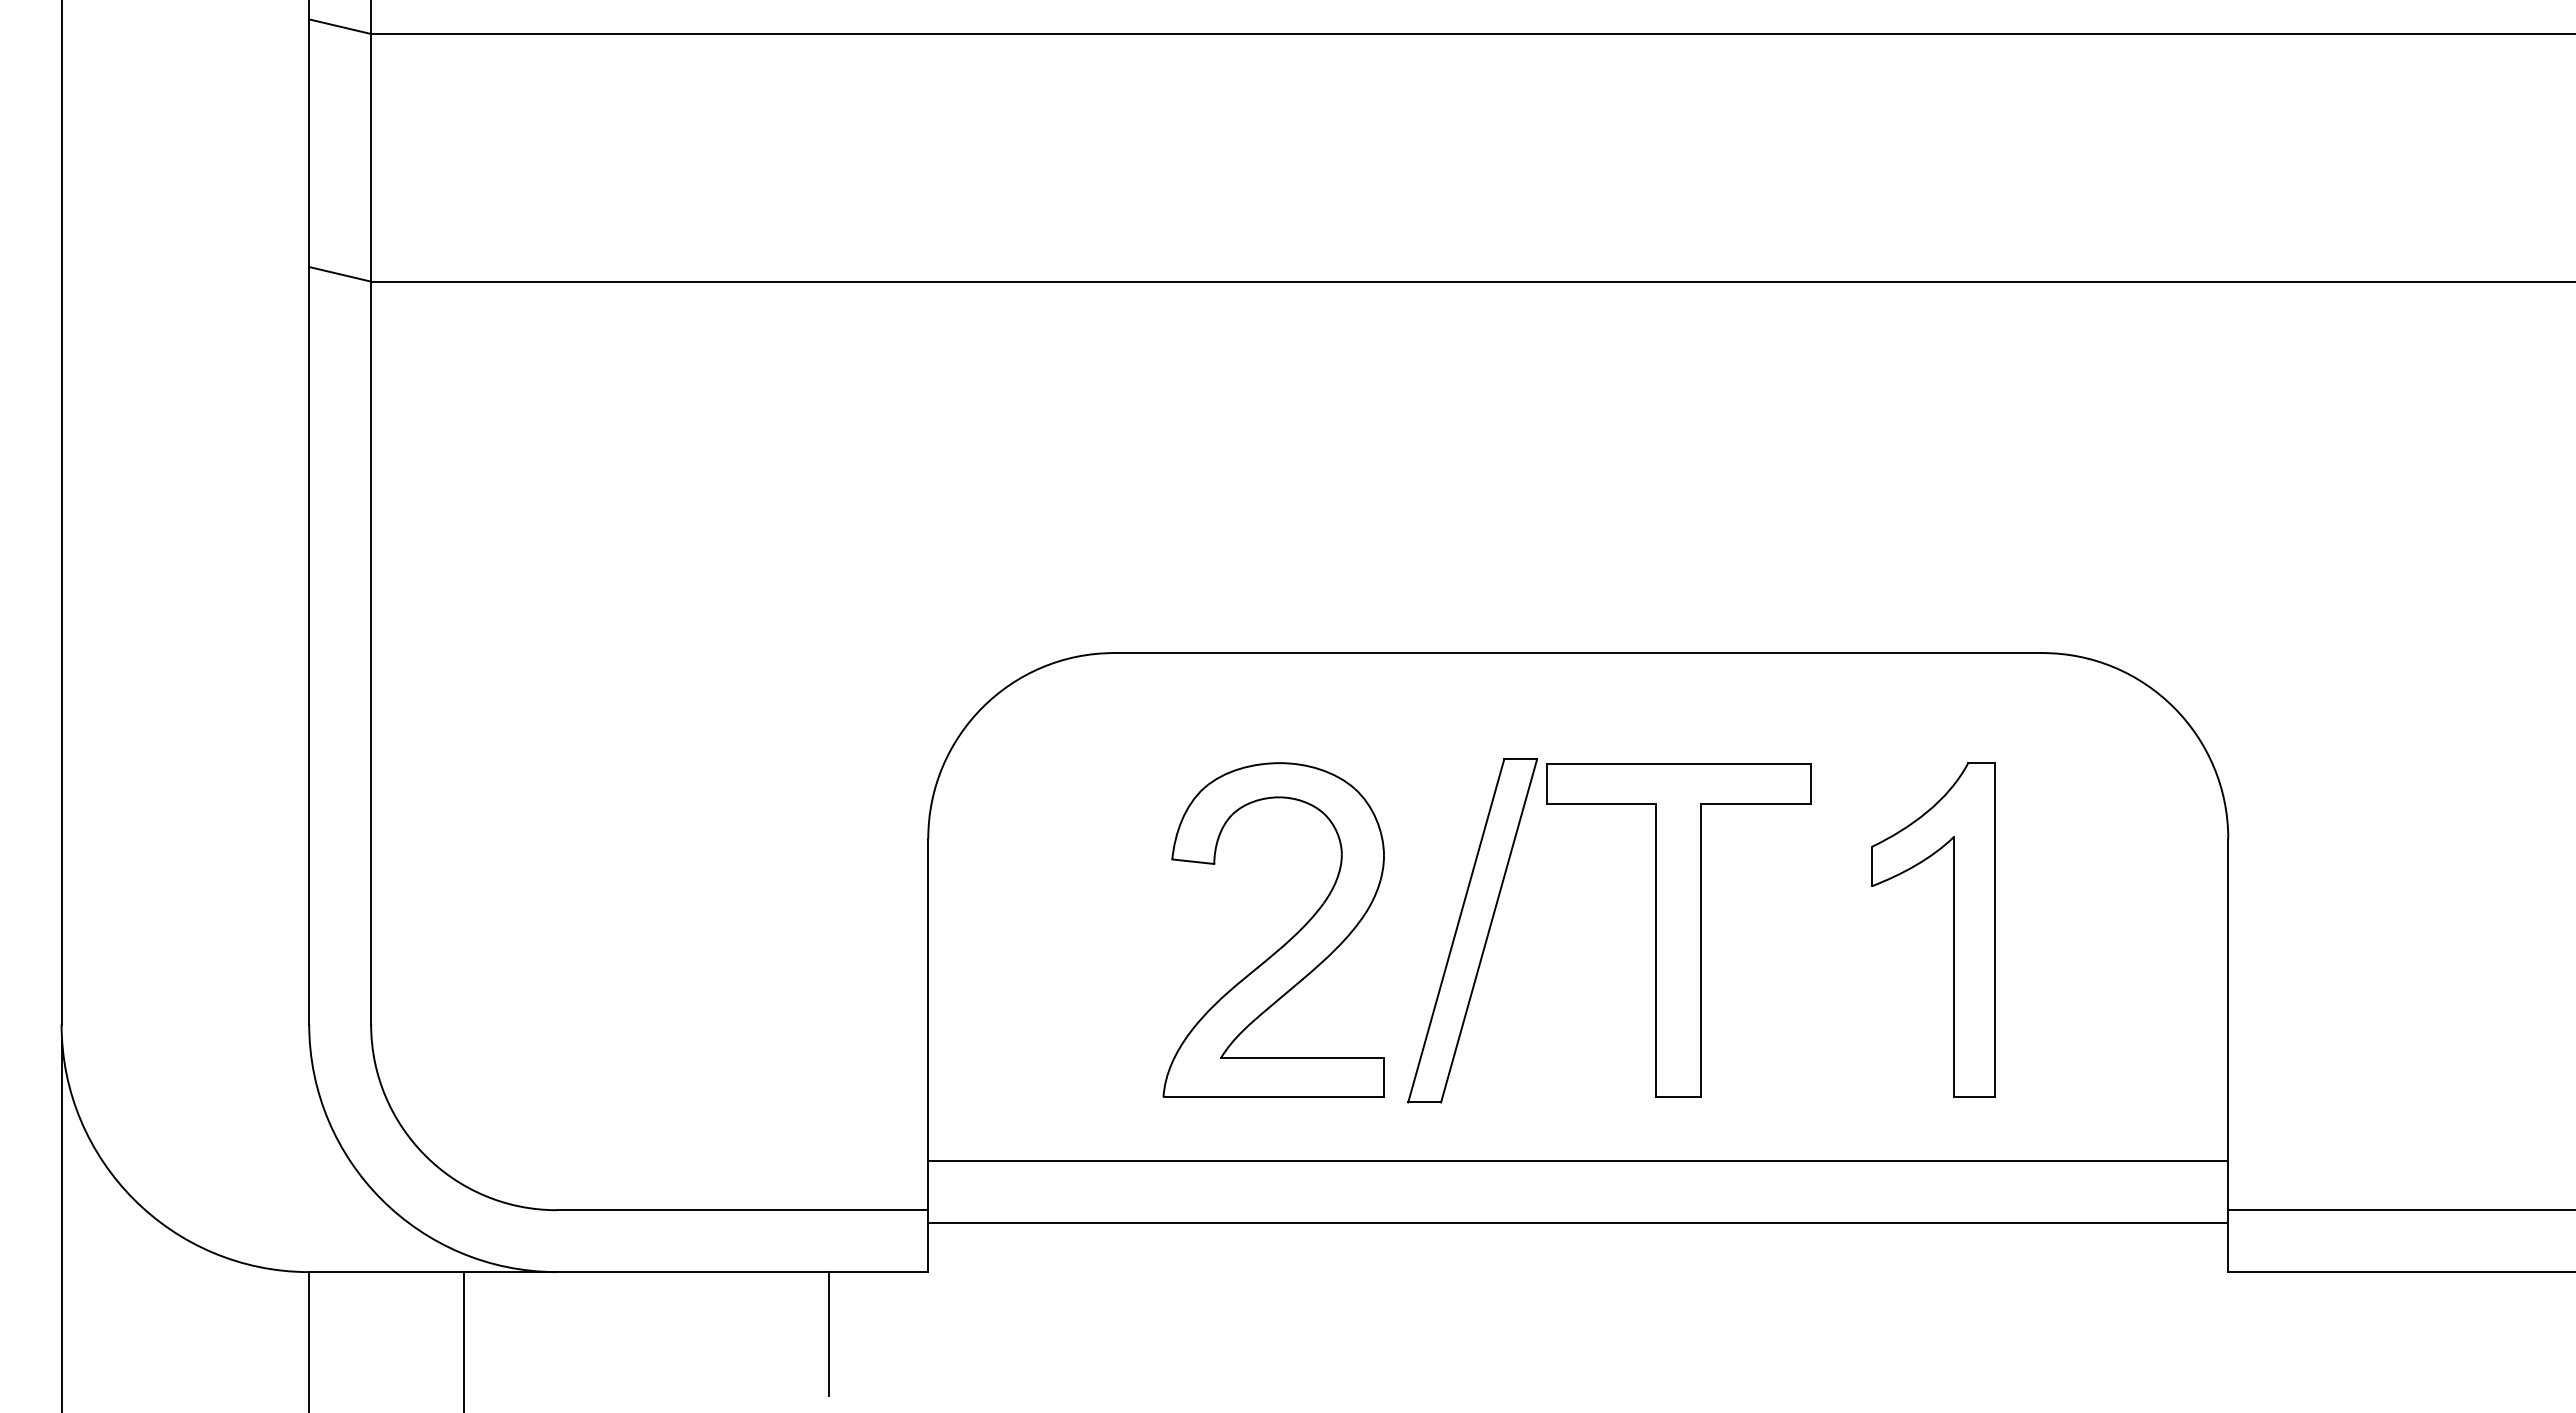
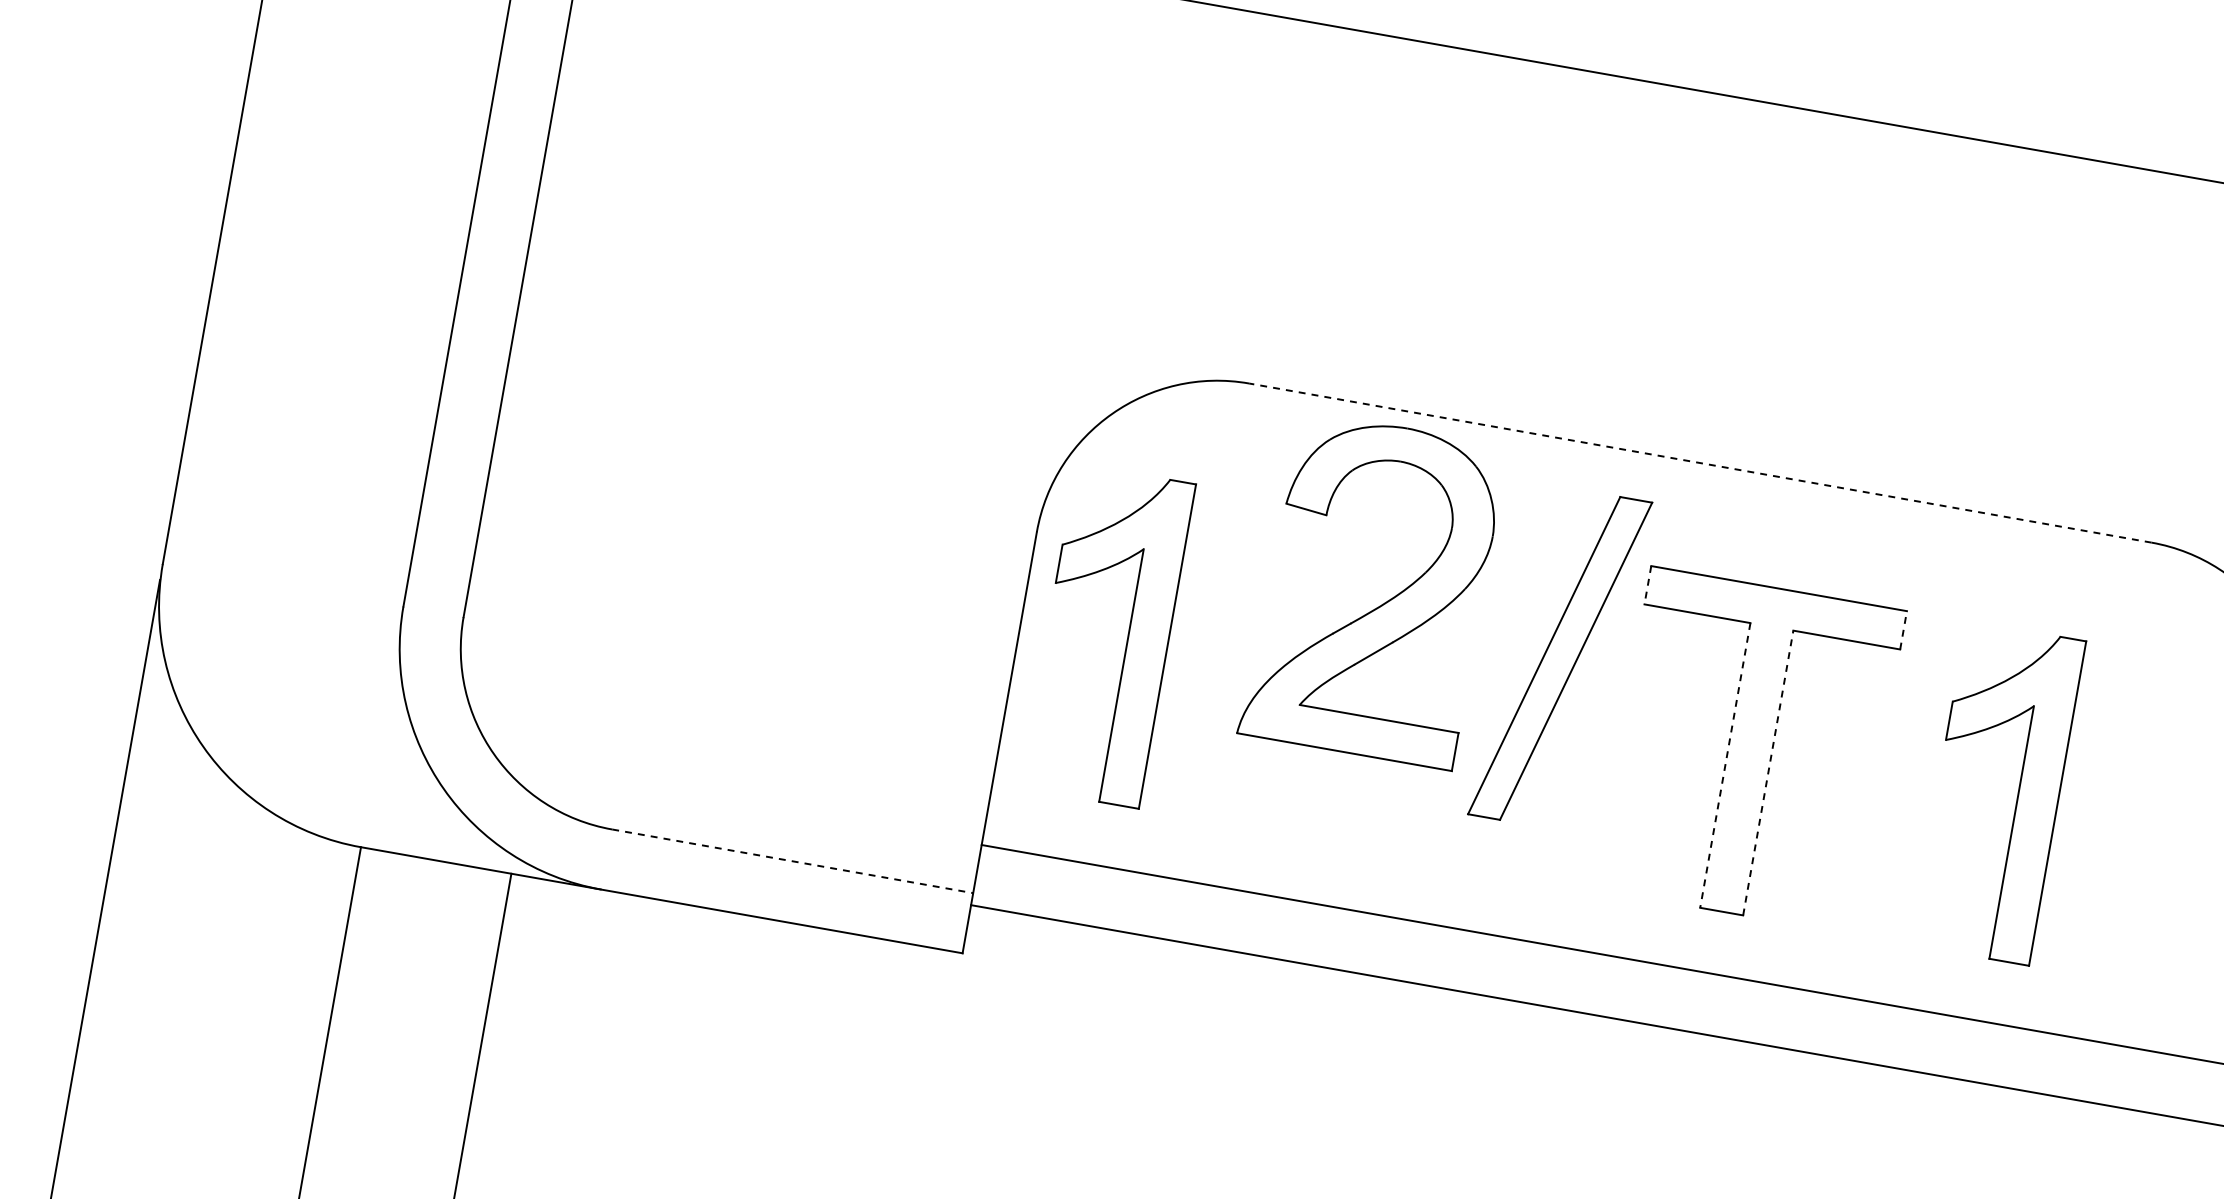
line: (1577, 653) -> (1699, 463), solid -> dashed
line: (1547, 784) -> (1647, 585), solid -> dashed
line: (1810, 784) -> (1903, 630), solid -> dashed
part: (1037, 929) -> (1127, 639), added
part: (1472, 930) -> (1559, 658), moved
part: (1285, 942) -> (1382, 603), moved
line: (1656, 950) -> (1725, 765), solid -> dashed
line: (1700, 950) -> (1768, 773), solid -> dashed
line: (742, 1210) -> (792, 861), solid -> dashed
line: (829, 1333) -> (856, 996), removed

